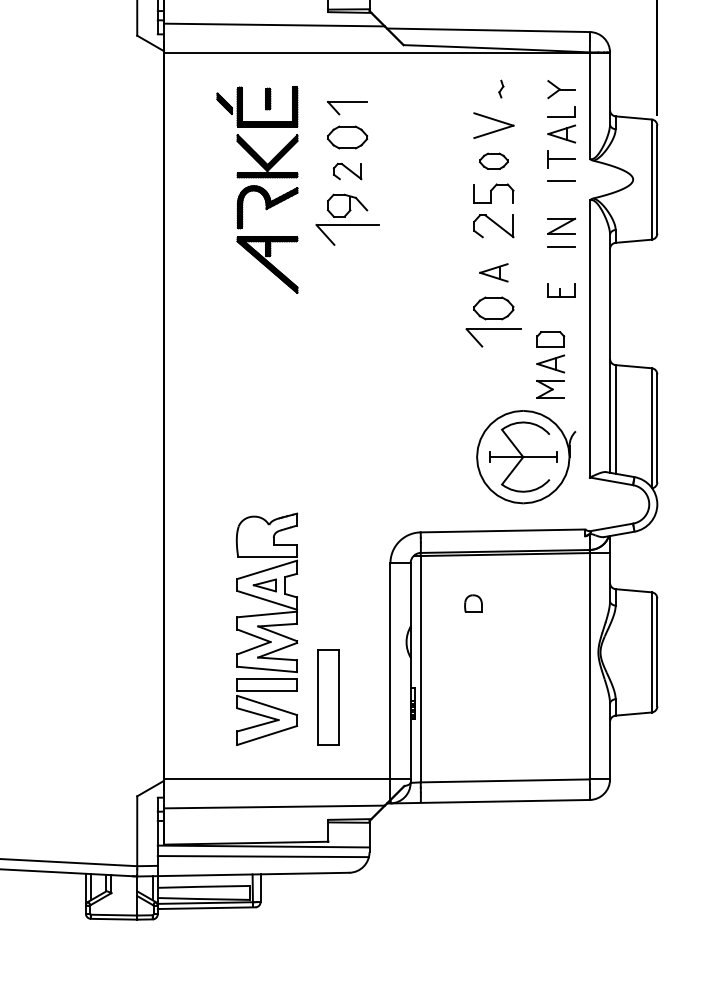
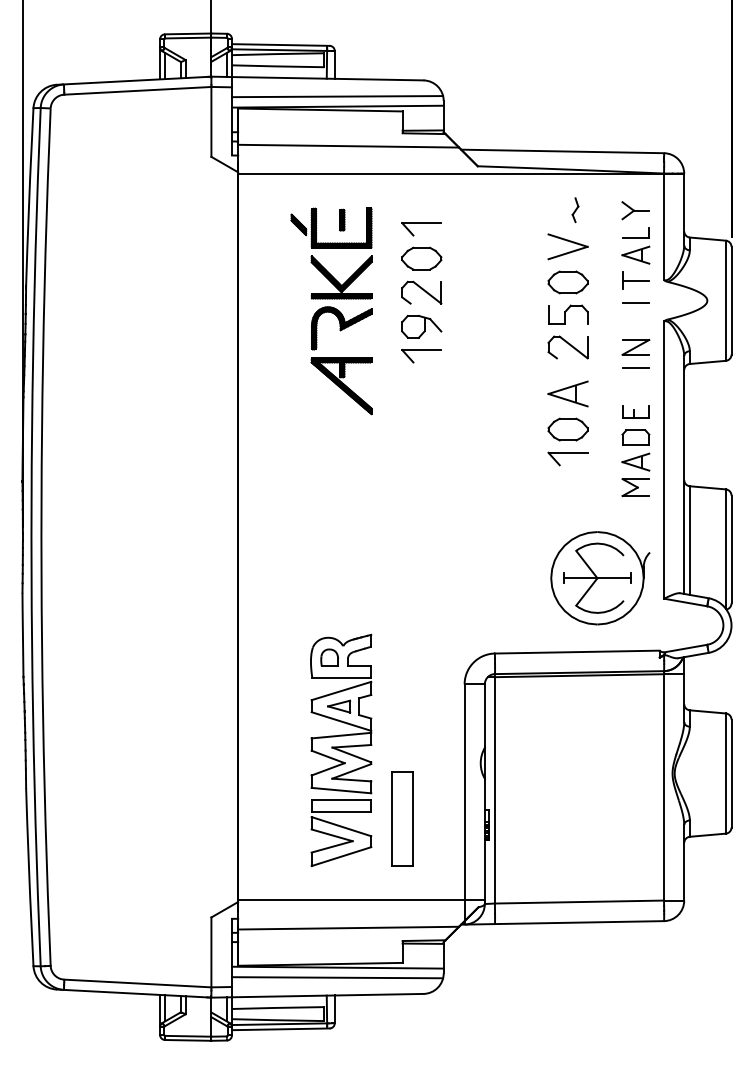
part: (501, 89) -> (575, 210), size x1.43
part: (493, 161) -> (567, 282), size x1.43
part: (347, 171) -> (421, 292), size x1.43
part: (347, 235) -> (421, 356), size x0.62
part: (493, 272) -> (567, 393), size x1.43
part: (493, 337) -> (567, 458), size x0.71
part: (550, 365) -> (635, 463), moved
part: (473, 603) -> (329, 657), moved

